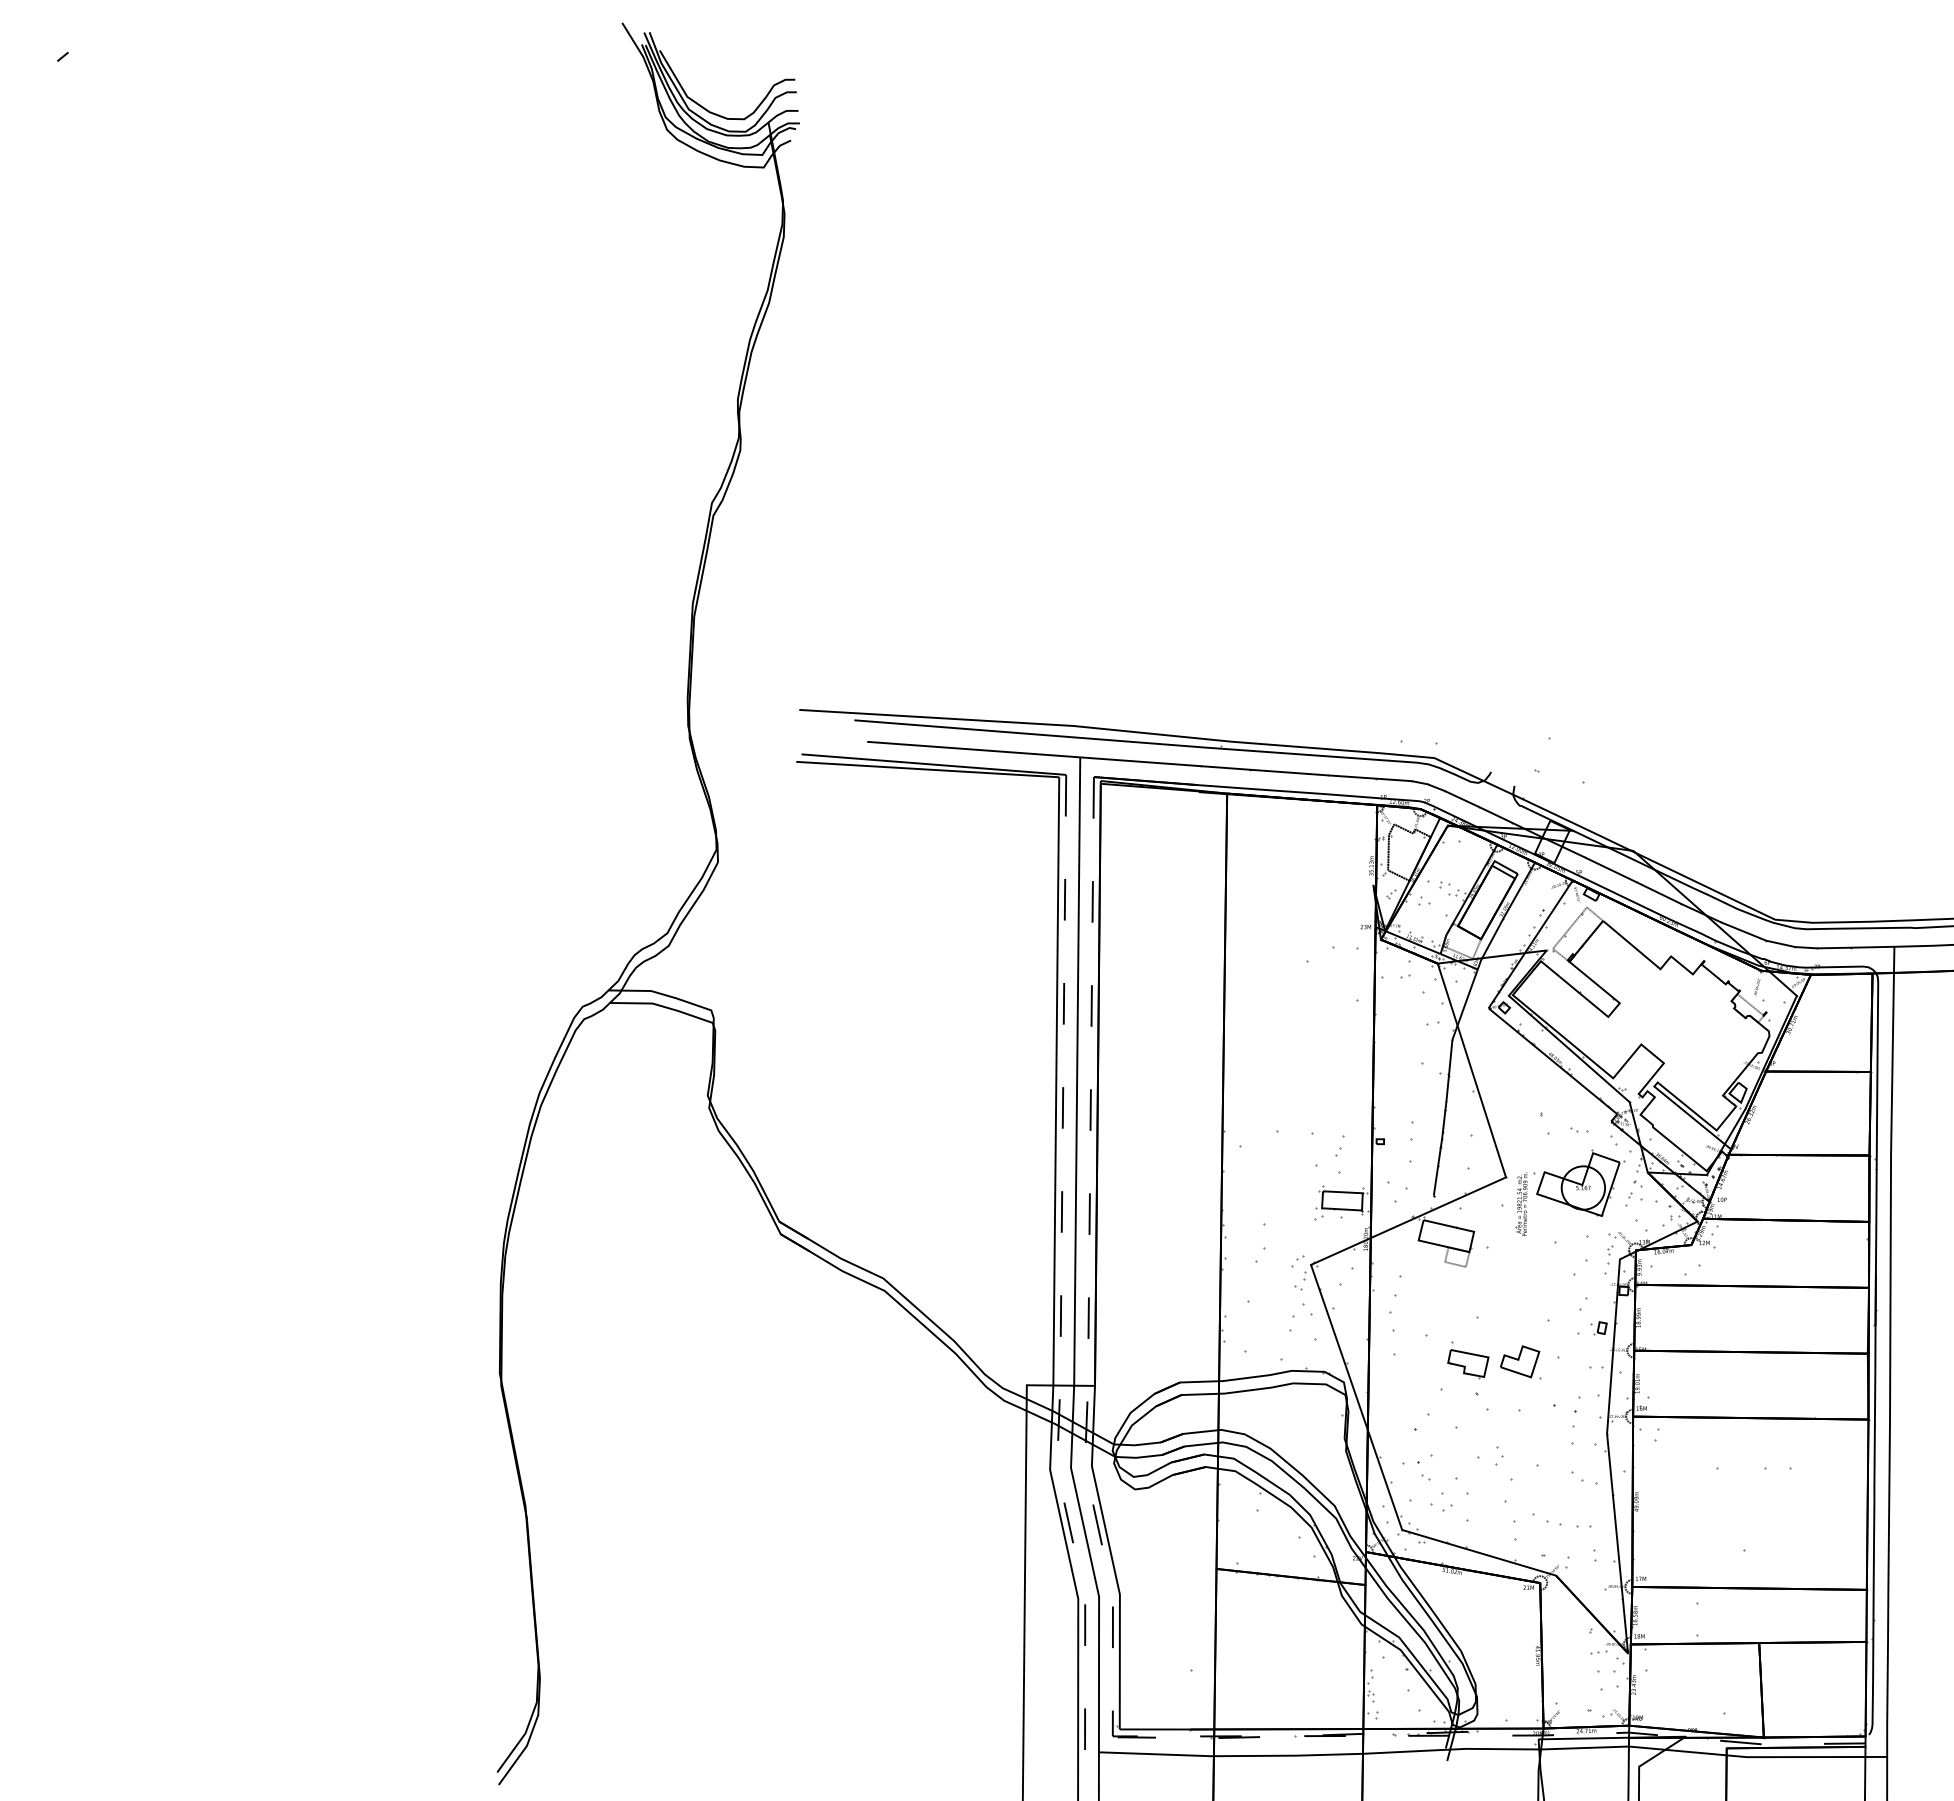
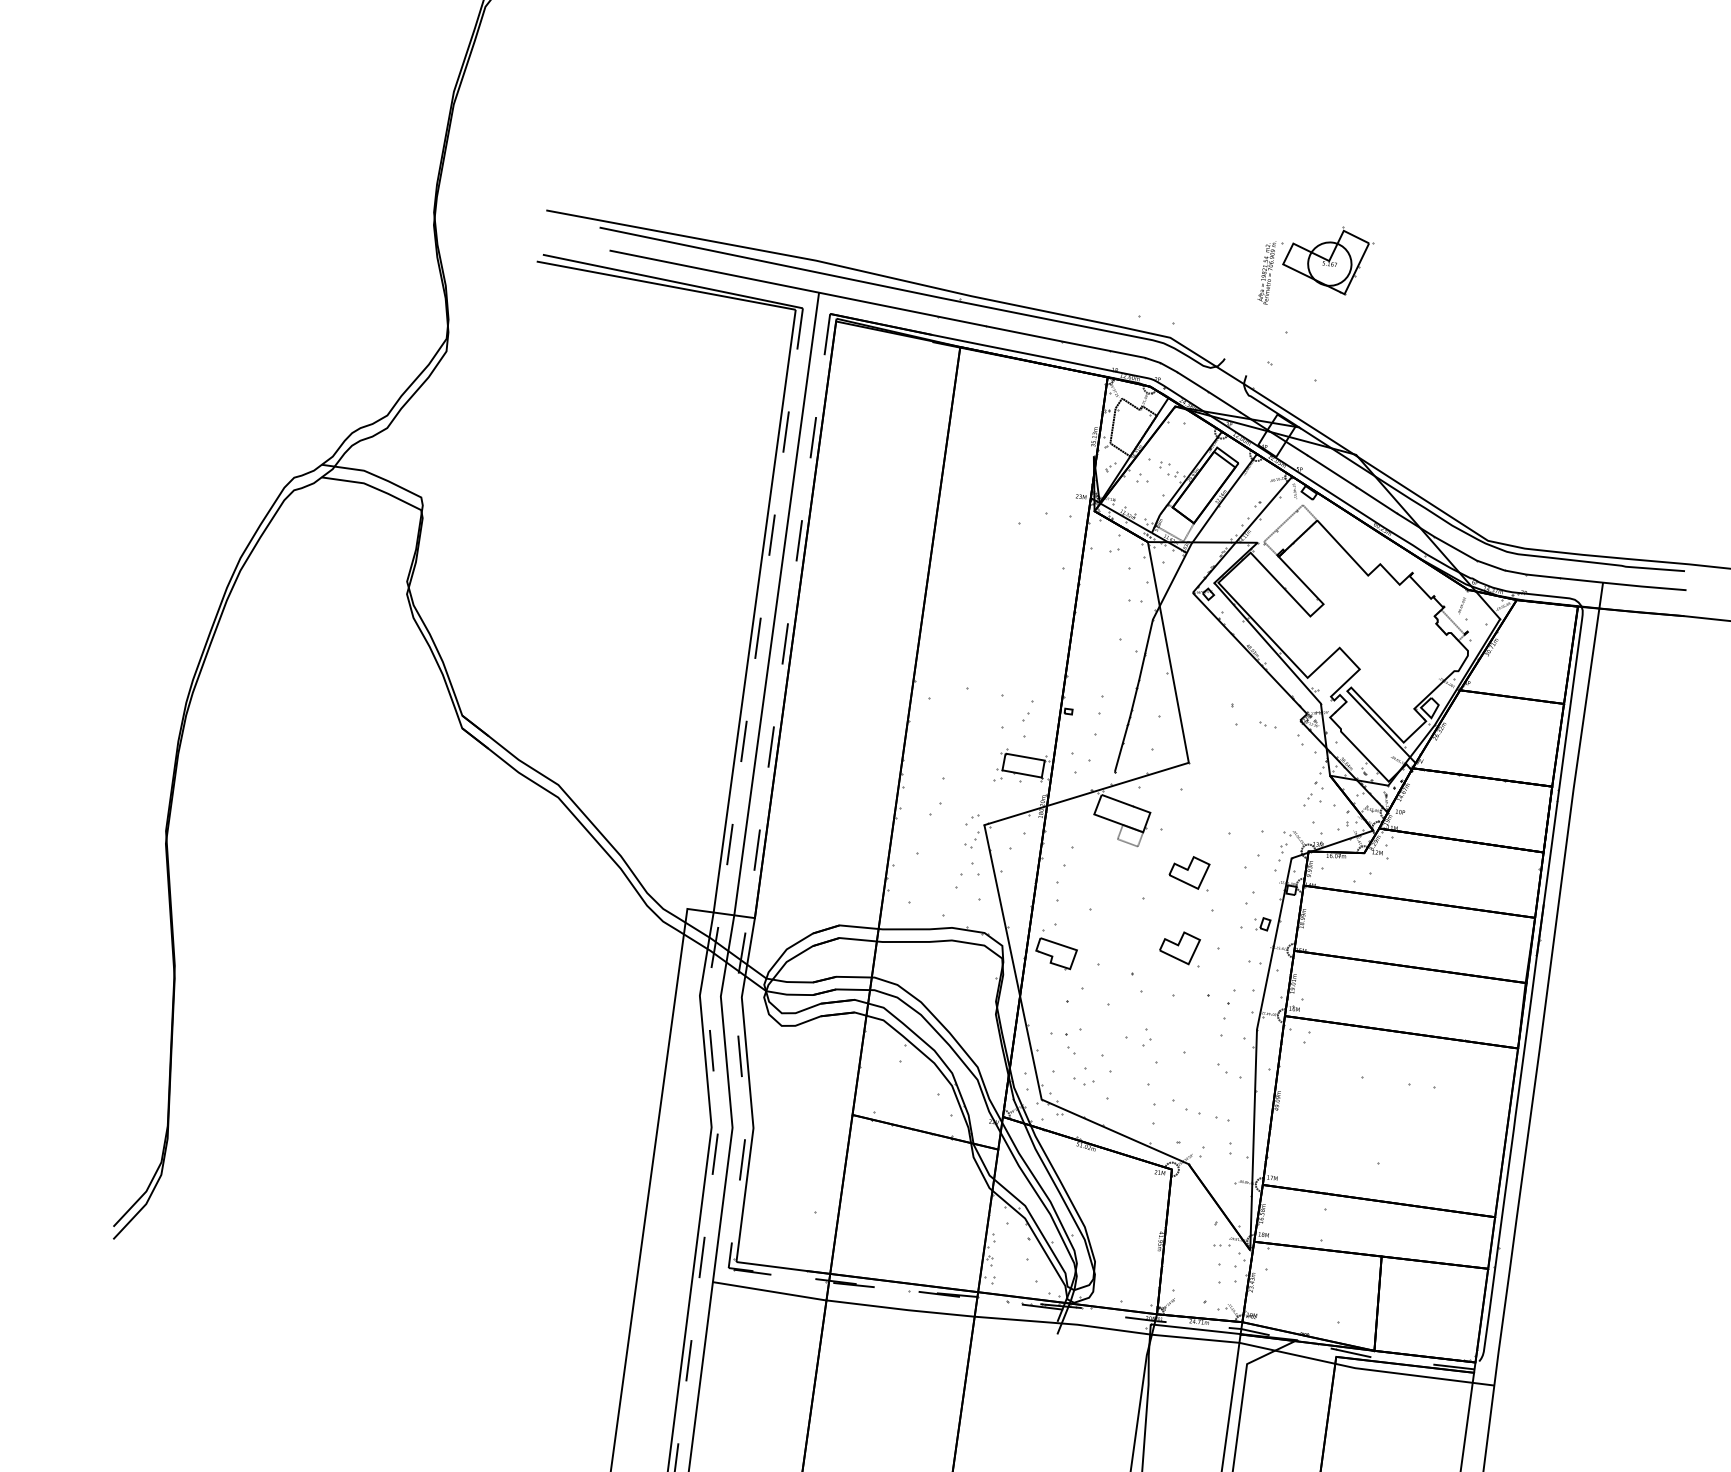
part: (1570, 1192) -> (1316, 266), moved
part: (1520, 1286) -> (1189, 872), added
part: (1468, 1360) -> (1056, 950), moved

